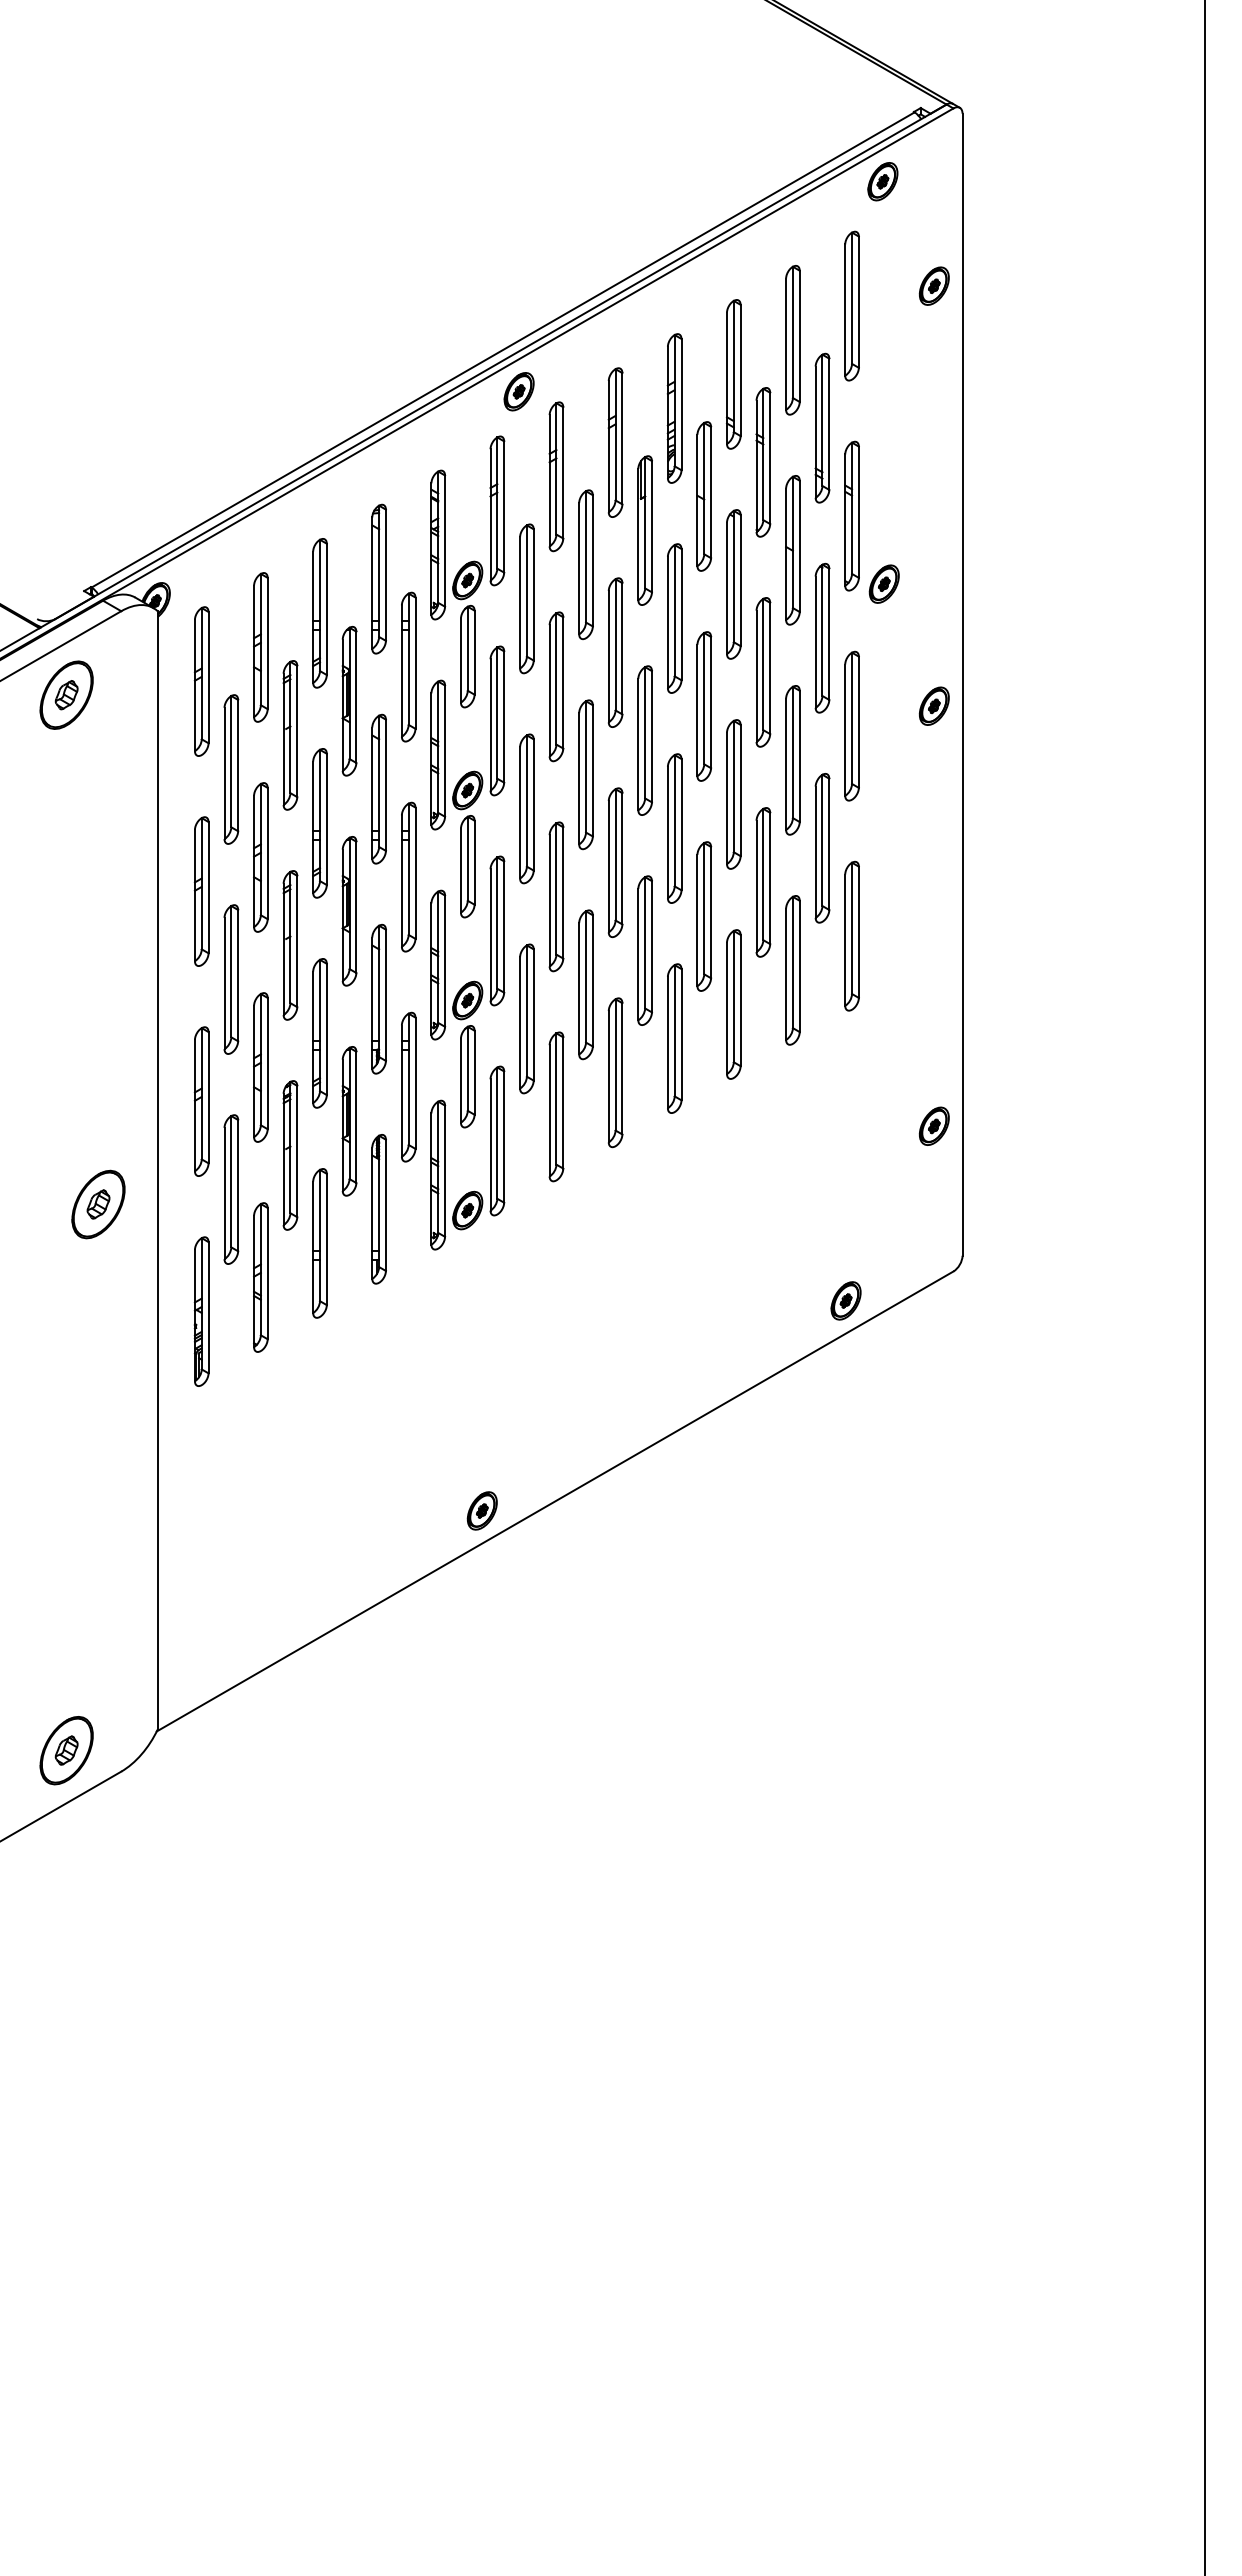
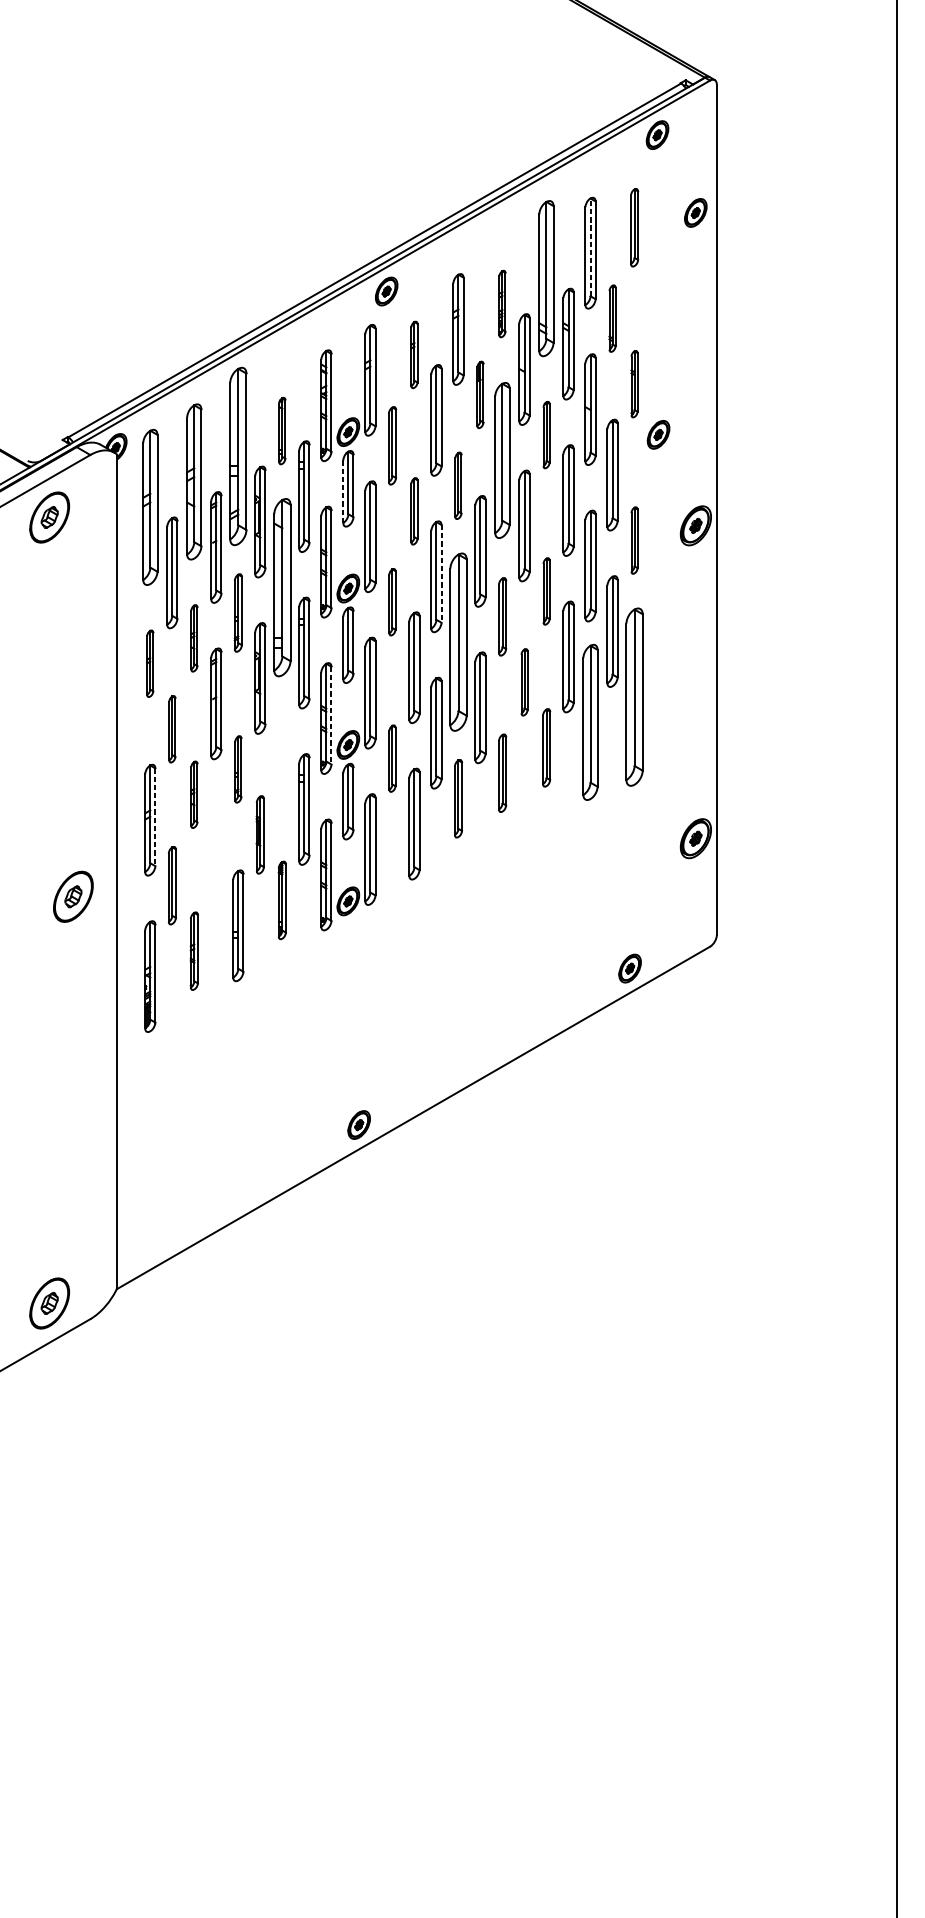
part: (851, 305) -> (634, 227), size x0.7
line: (792, 332) -> (590, 247), solid -> dashed
part: (733, 374) -> (546, 278), size x1.4
part: (674, 408) -> (502, 304), size x0.6
part: (822, 427) -> (612, 318), size x0.6
part: (556, 476) -> (414, 354), size x0.6
part: (851, 515) -> (634, 383), size x0.6
part: (644, 530) -> (480, 394), size x0.6
part: (378, 578) -> (281, 430), size x0.6
part: (733, 584) -> (546, 435), size x0.6
part: (526, 598) -> (392, 445), size x0.7
part: (319, 613) -> (237, 456), size x1.6
part: (674, 618) -> (502, 460), size x1.4
part: (260, 647) -> (194, 482), size x1.4
part: (615, 652) -> (458, 485), size x0.6
line: (460, 660) -> (342, 491), solid -> dashed
part: (201, 681) -> (150, 507), size x1.4
part: (556, 686) -> (414, 511), size x0.6
part: (933, 705) -> (695, 525), size x1.4
part: (851, 725) -> (634, 540), size x0.6
line: (592, 770) -> (441, 573), solid -> dashed
part: (378, 788) -> (281, 587), size x1.6
part: (733, 794) -> (546, 591), size x0.6
part: (526, 808) -> (392, 601), size x0.6
part: (319, 823) -> (237, 613), size x0.7
part: (674, 828) -> (502, 616), size x0.7
part: (260, 857) -> (194, 638), size x0.6
part: (615, 862) -> (458, 642), size x1.6
part: (201, 891) -> (150, 663), size x0.6
part: (704, 916) -> (524, 682), size x0.6
part: (851, 935) -> (634, 696), size x1.6
line: (445, 961) -> (331, 715), solid -> dashed
part: (792, 970) -> (590, 722), size x1.4
part: (231, 979) -> (172, 729), size x0.6
part: (378, 999) -> (281, 744), removed
part: (733, 1004) -> (546, 747), size x0.7
part: (526, 1018) -> (392, 758), size x0.6
part: (319, 1033) -> (237, 769), size x0.6
part: (674, 1038) -> (502, 773), size x0.7
part: (260, 1067) -> (194, 794), size x0.6
part: (615, 1072) -> (458, 798), size x0.7
line: (208, 1097) -> (155, 817), solid -> dashed
part: (349, 1121) -> (260, 835), size x0.7
part: (933, 1125) -> (695, 837), size x1.4
part: (290, 1155) -> (216, 860), removed
part: (231, 1189) -> (172, 885), size x0.7
part: (378, 1209) -> (281, 900), size x0.7
part: (260, 1277) -> (194, 951), size x0.7

